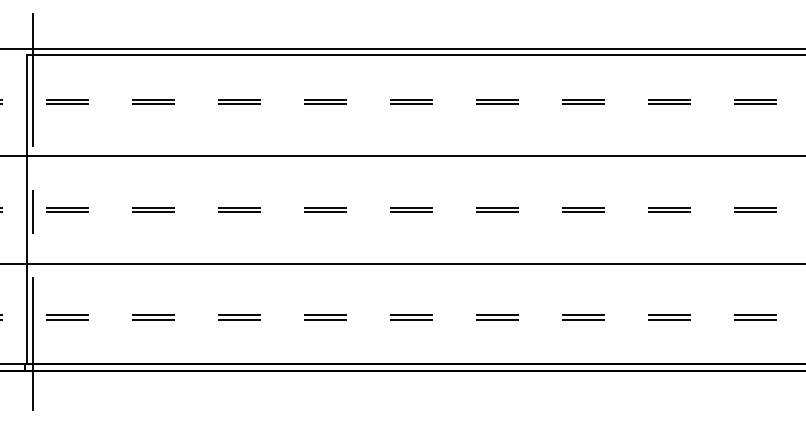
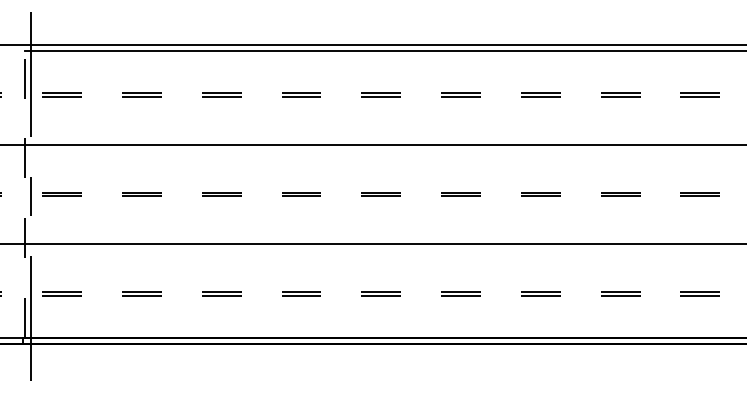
line: (27, 209) -> (25, 194), solid -> dashed

